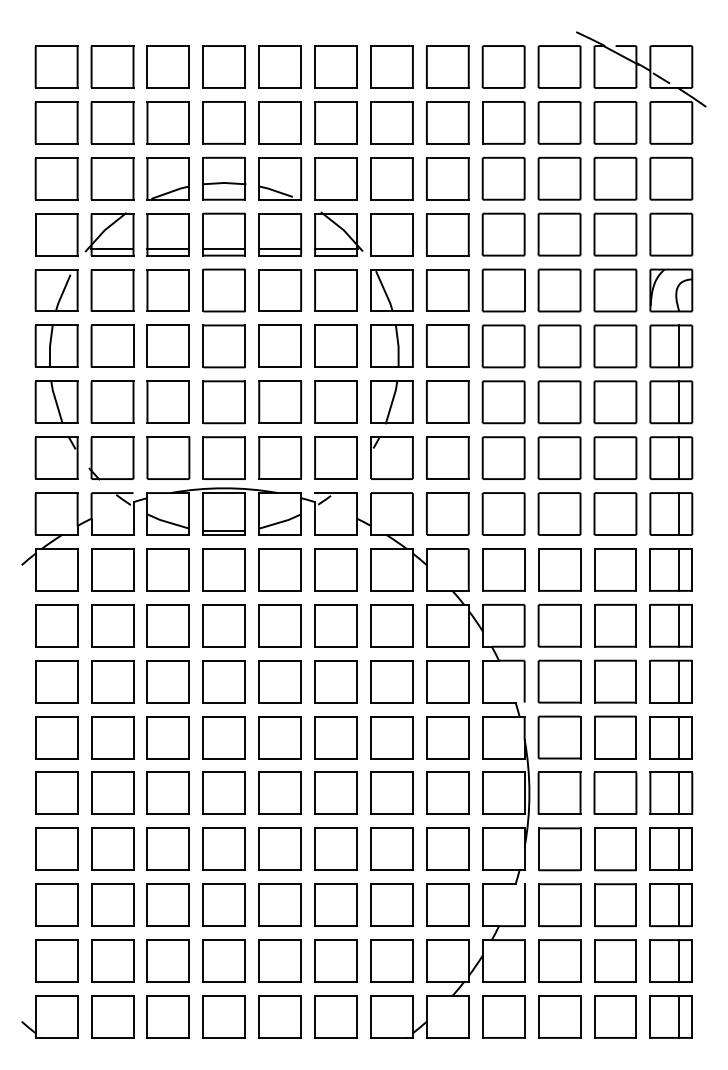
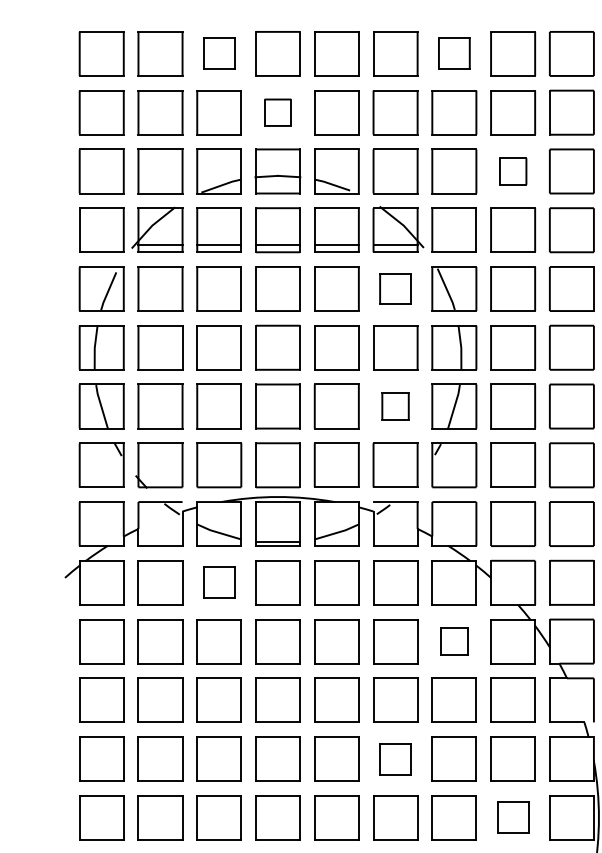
part: (167, 66) -> (218, 53), size x0.7
part: (391, 66) -> (453, 53), size x0.7
part: (223, 122) -> (277, 112), size x0.6
part: (447, 178) -> (512, 171), size x0.6
part: (335, 290) -> (394, 288), size x0.7
part: (335, 401) -> (394, 405), size x0.6
part: (167, 569) -> (218, 582), size x0.7
part: (391, 625) -> (453, 641), size x0.6
part: (335, 737) -> (394, 759), size x0.7
part: (447, 792) -> (512, 816), size x0.7

